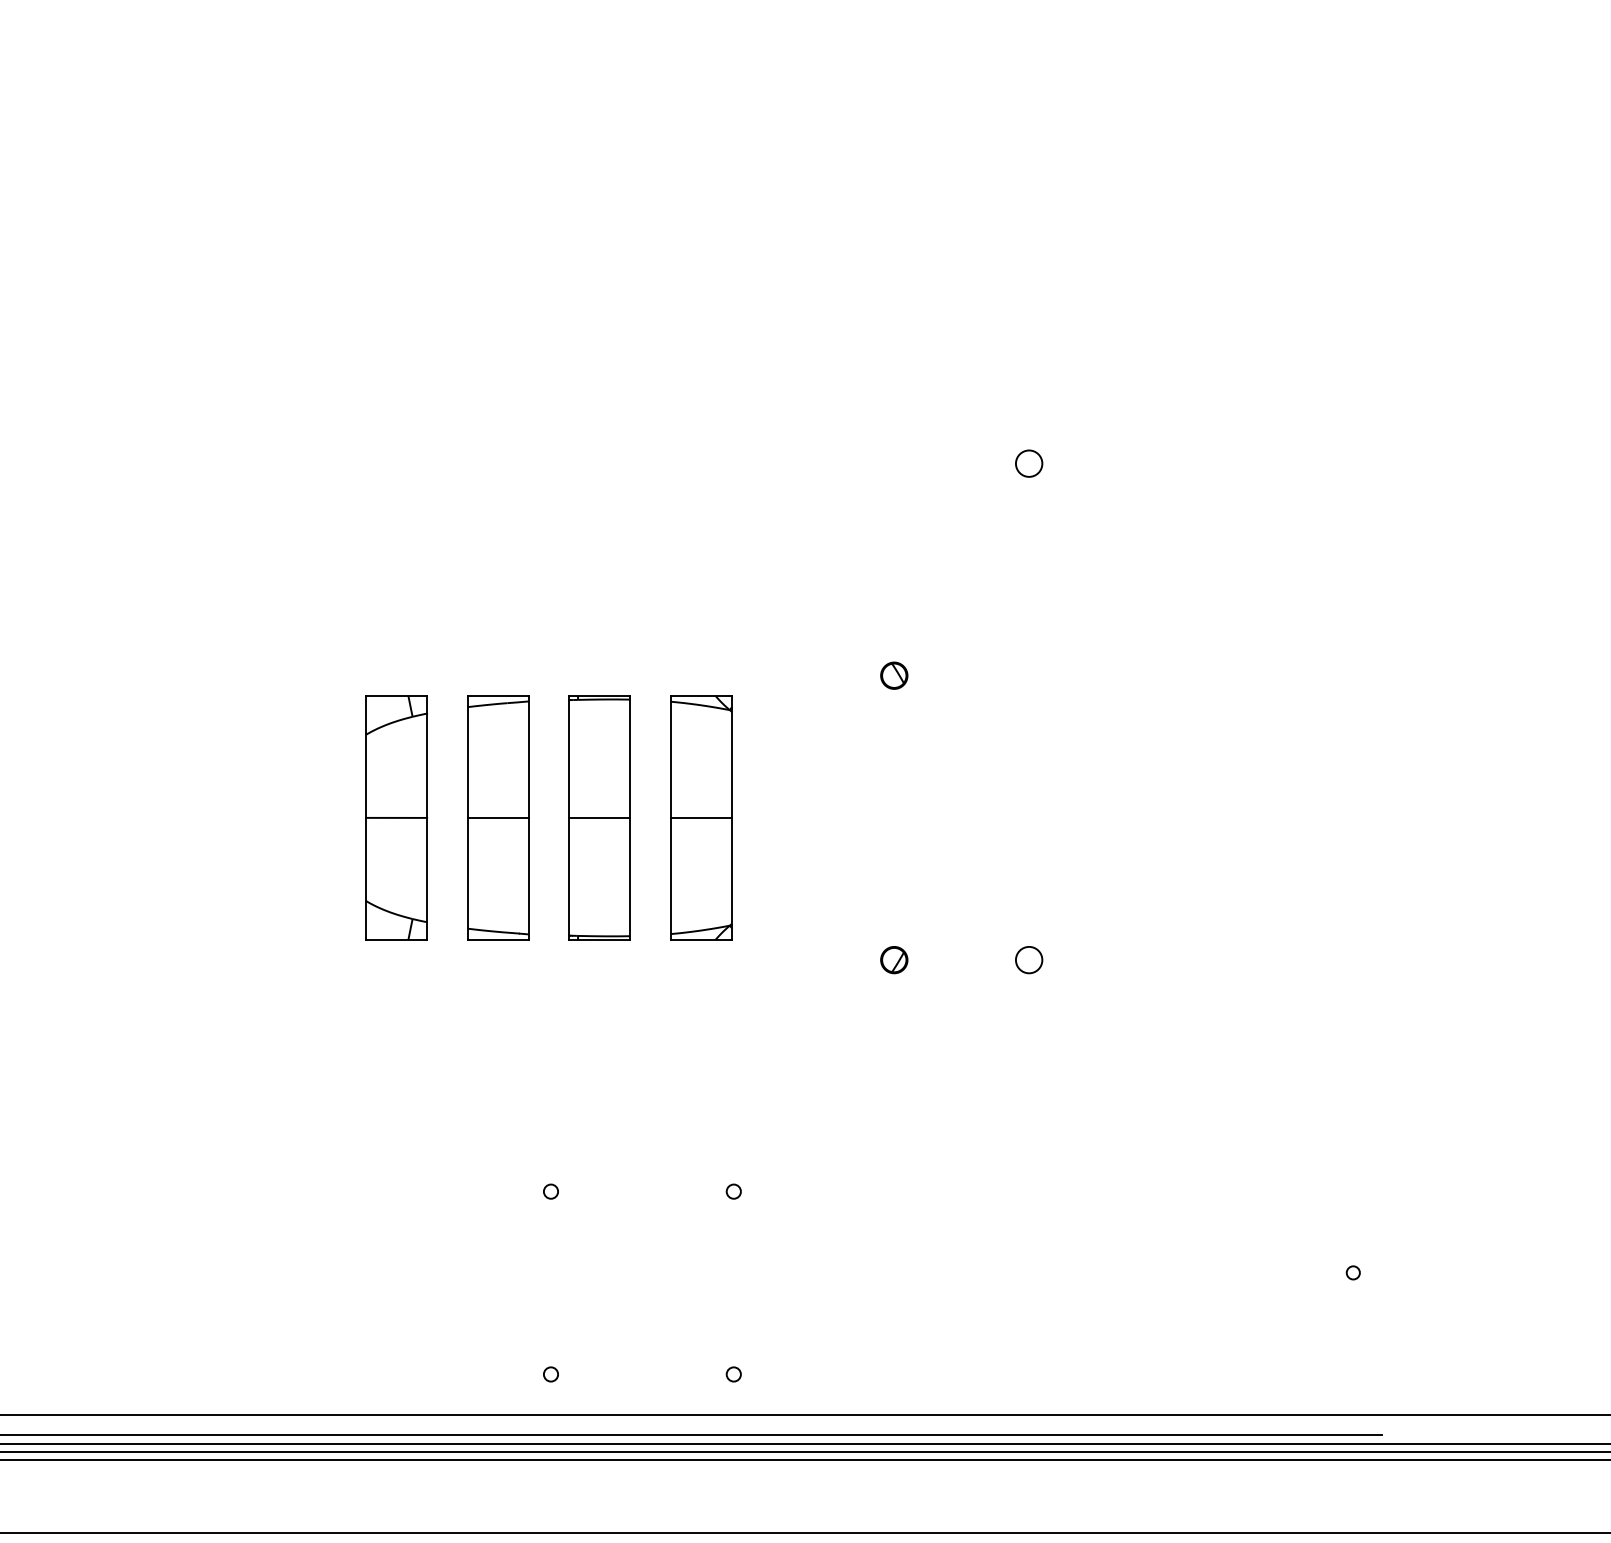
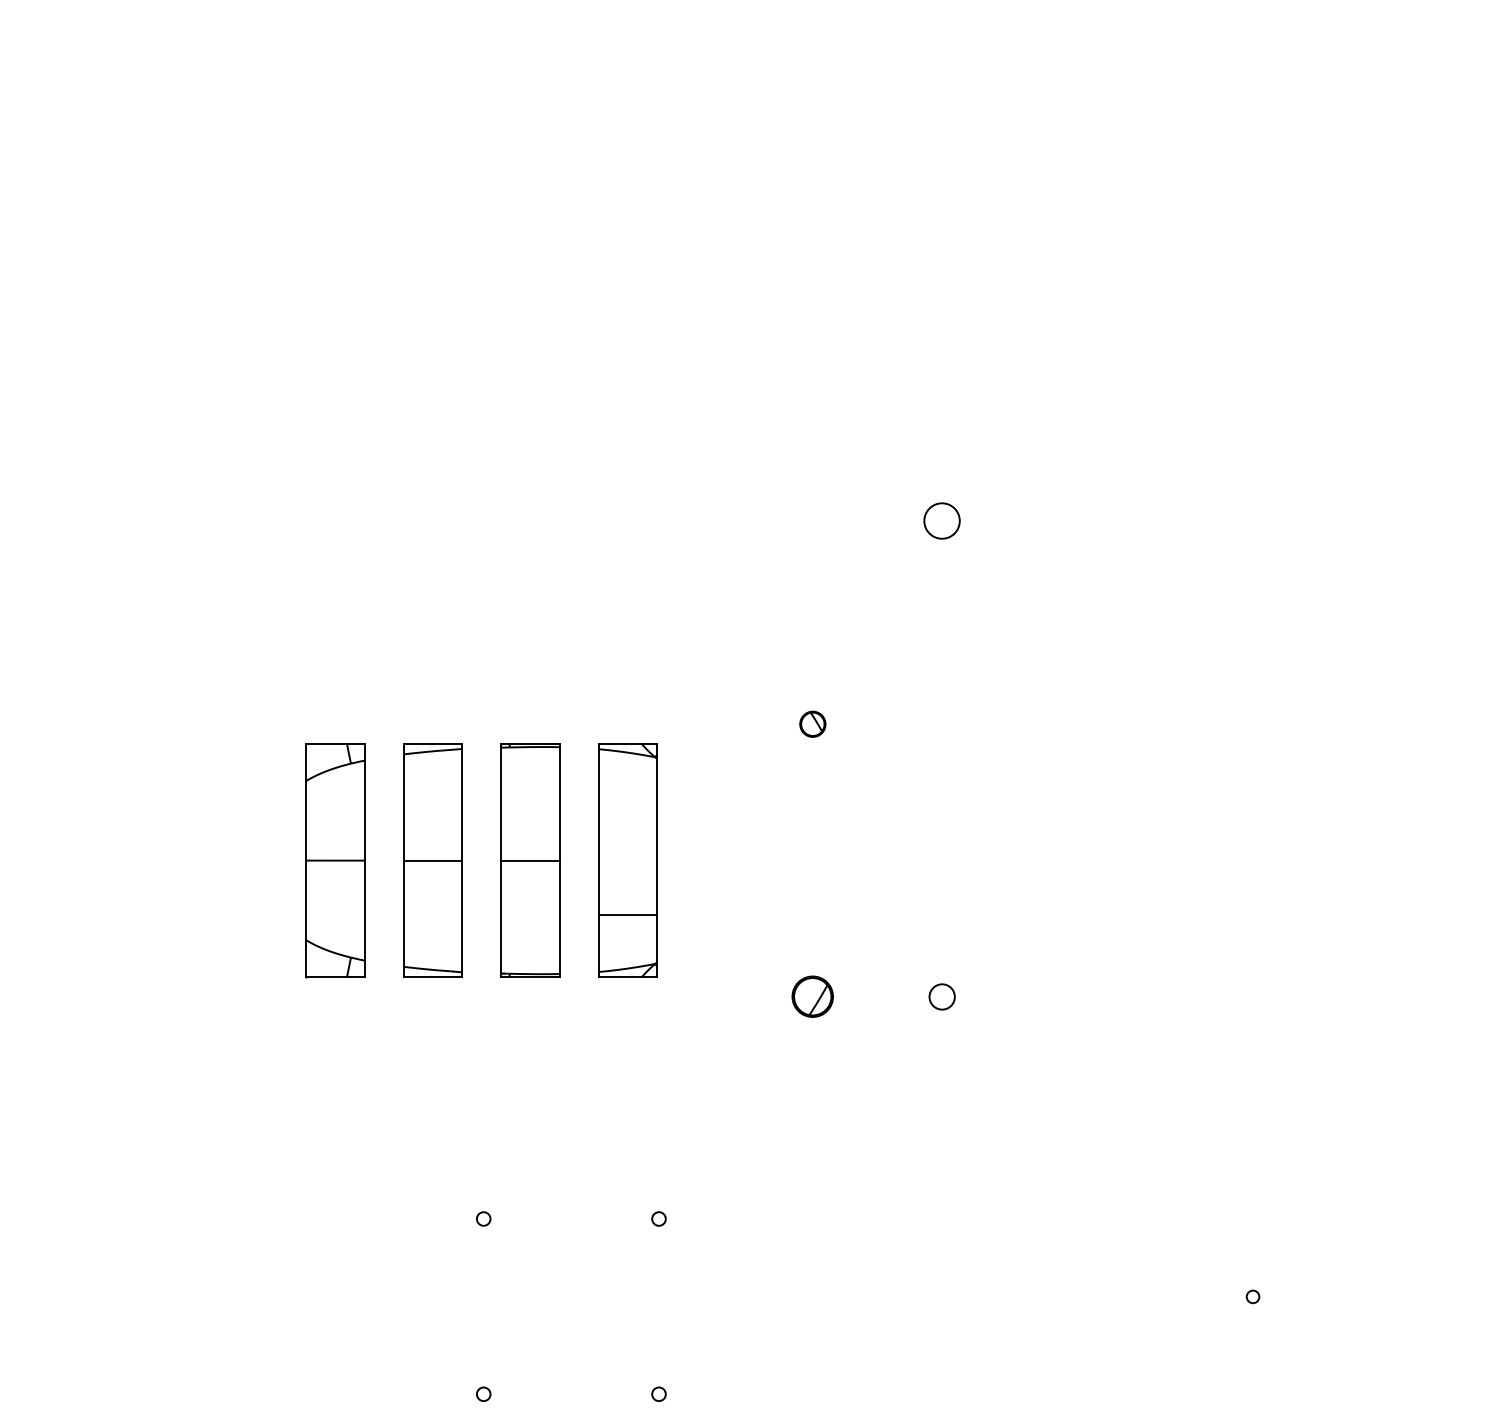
circle: (1029, 463) -> (942, 520), size x1.4
line: (700, 817) -> (627, 914), moved
part: (894, 960) -> (813, 997), size x1.6

